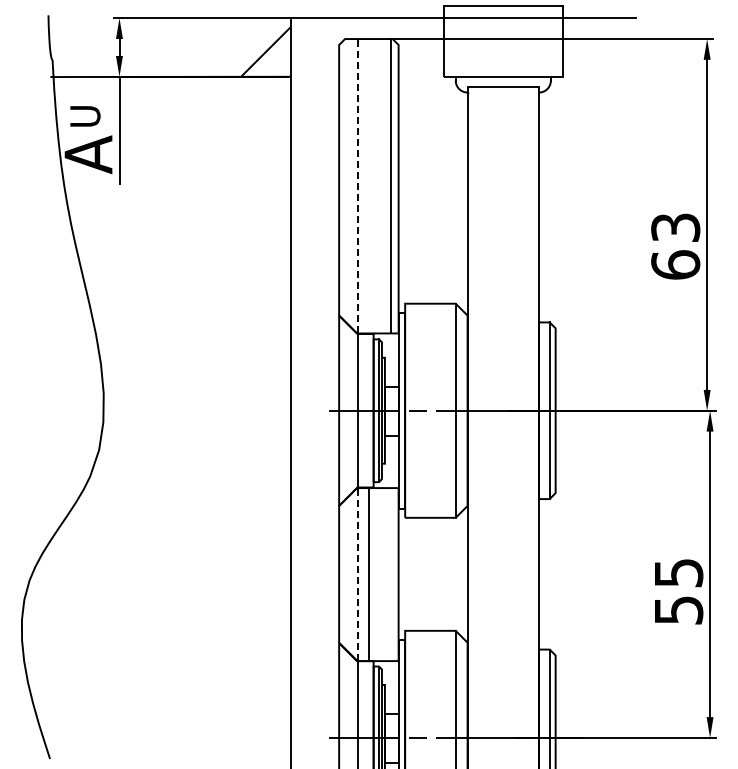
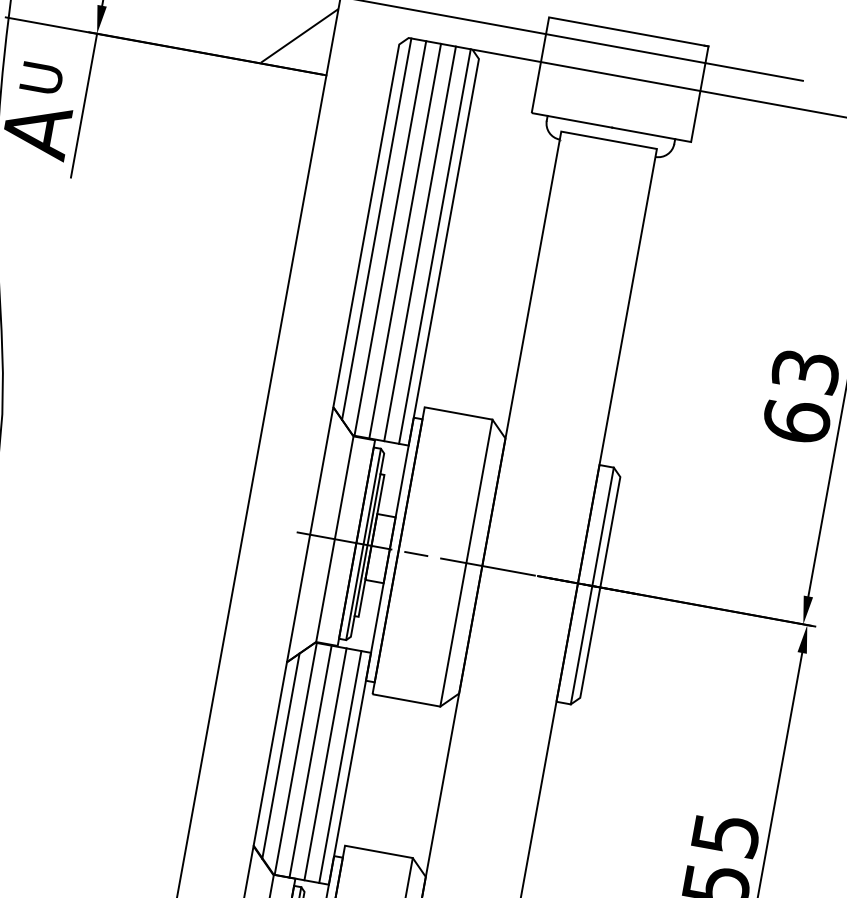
line: (347, 181) -> (377, 229), added
line: (358, 185) -> (390, 237), dashed -> solid
line: (369, 186) -> (405, 241), added
line: (380, 186) -> (420, 244), added
line: (347, 574) -> (281, 756), added
line: (358, 574) -> (296, 758), dashed -> solid
line: (380, 574) -> (325, 764), added
line: (391, 574) -> (340, 766), added

